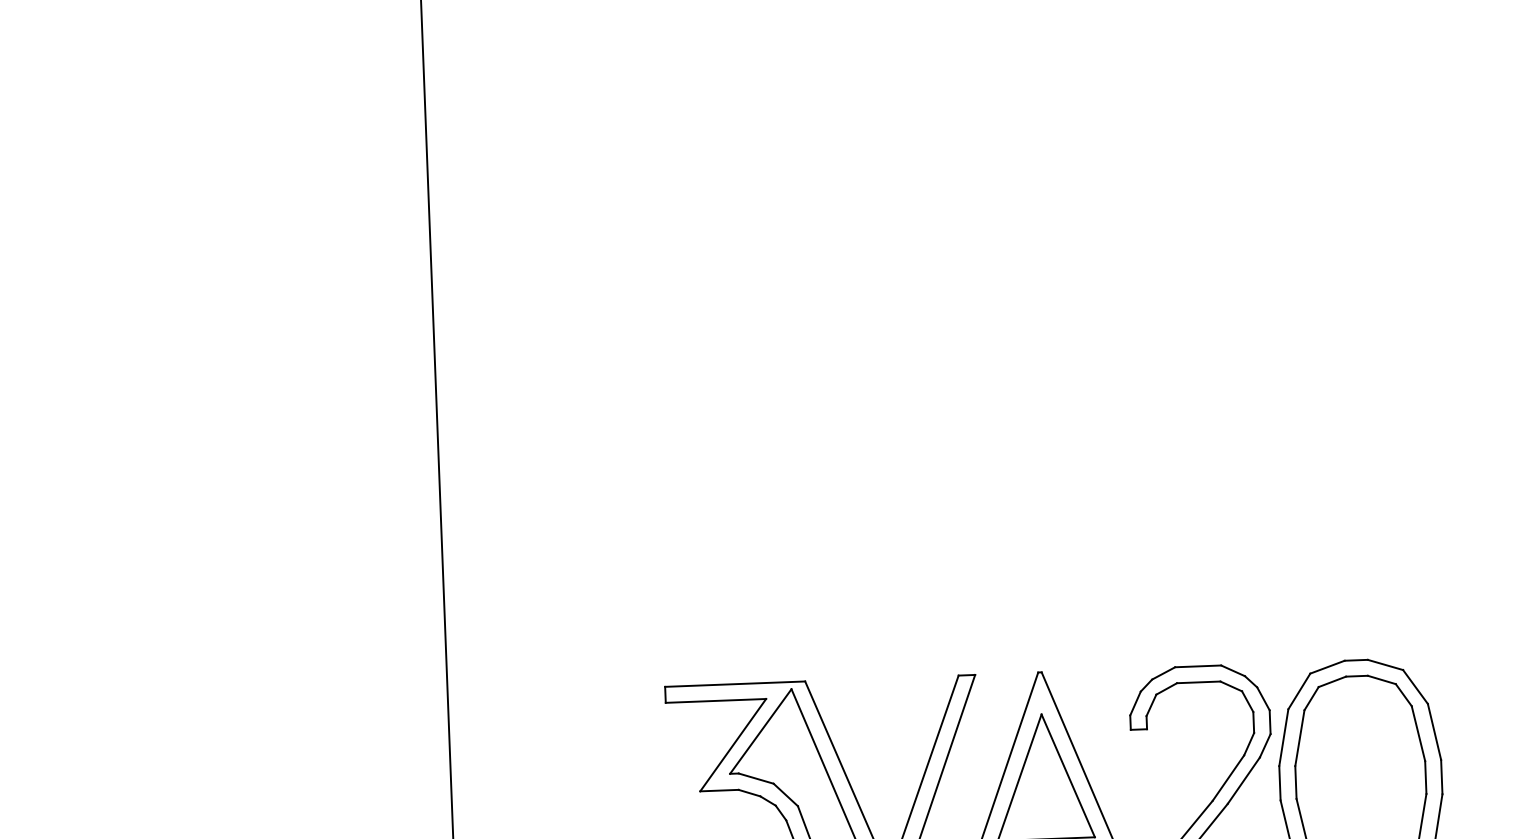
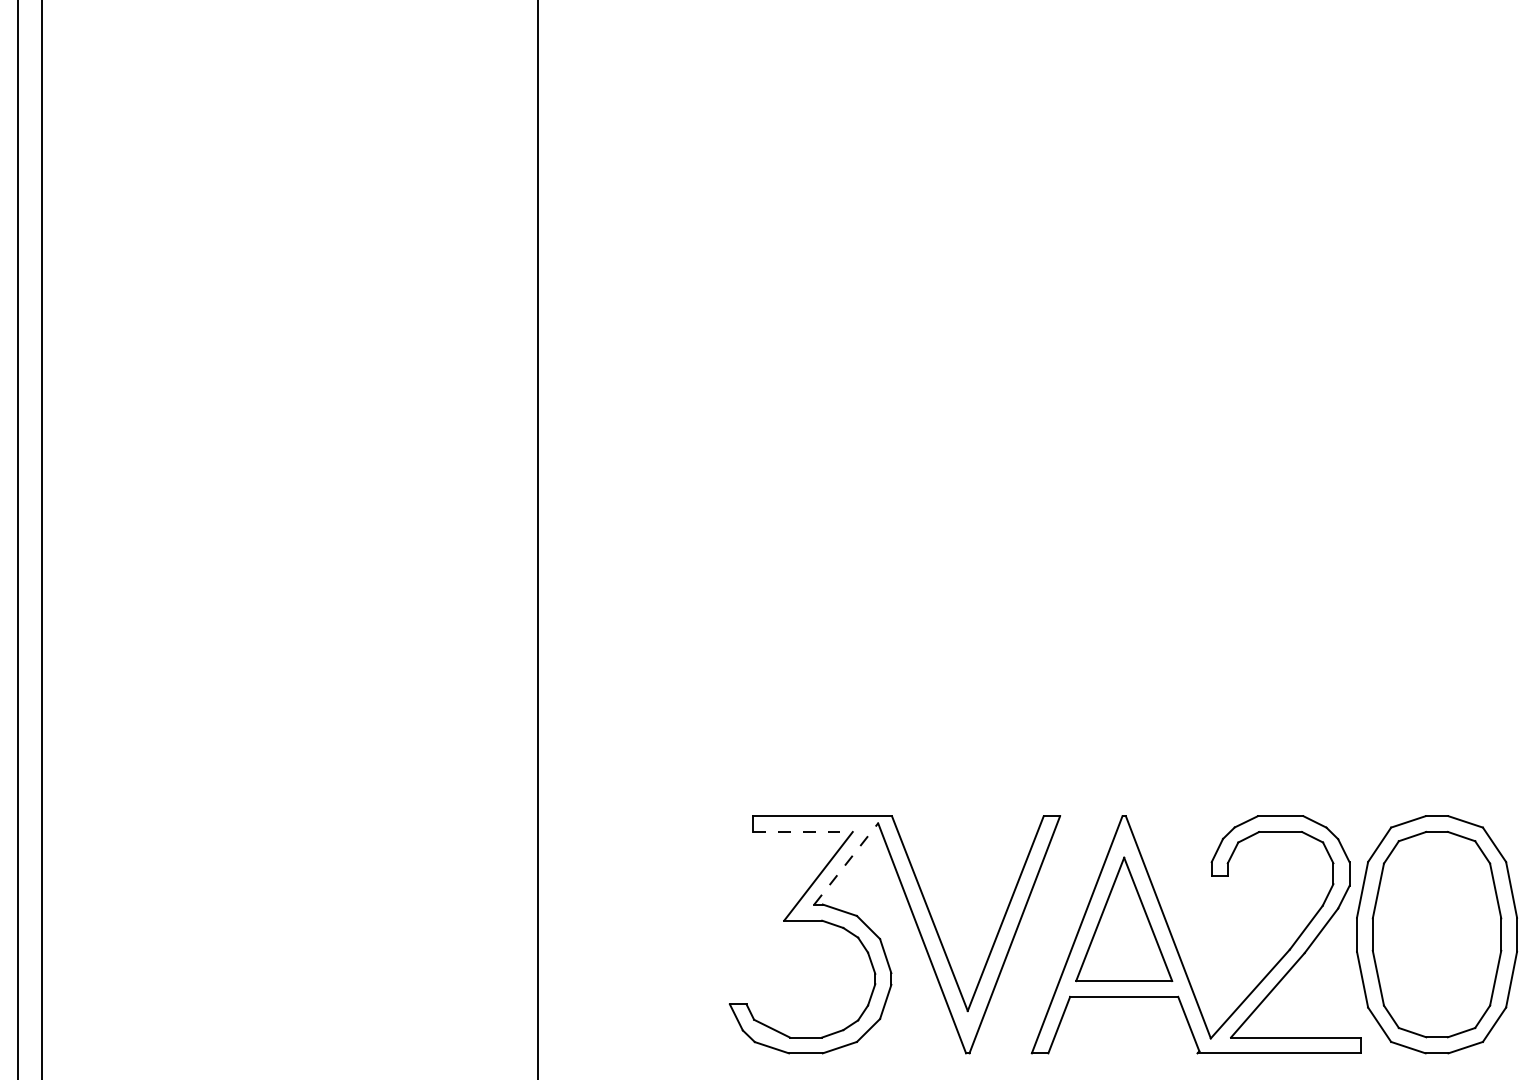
line: (716, 701) -> (803, 832), solid -> dashed
line: (761, 731) -> (846, 863), solid -> dashed

